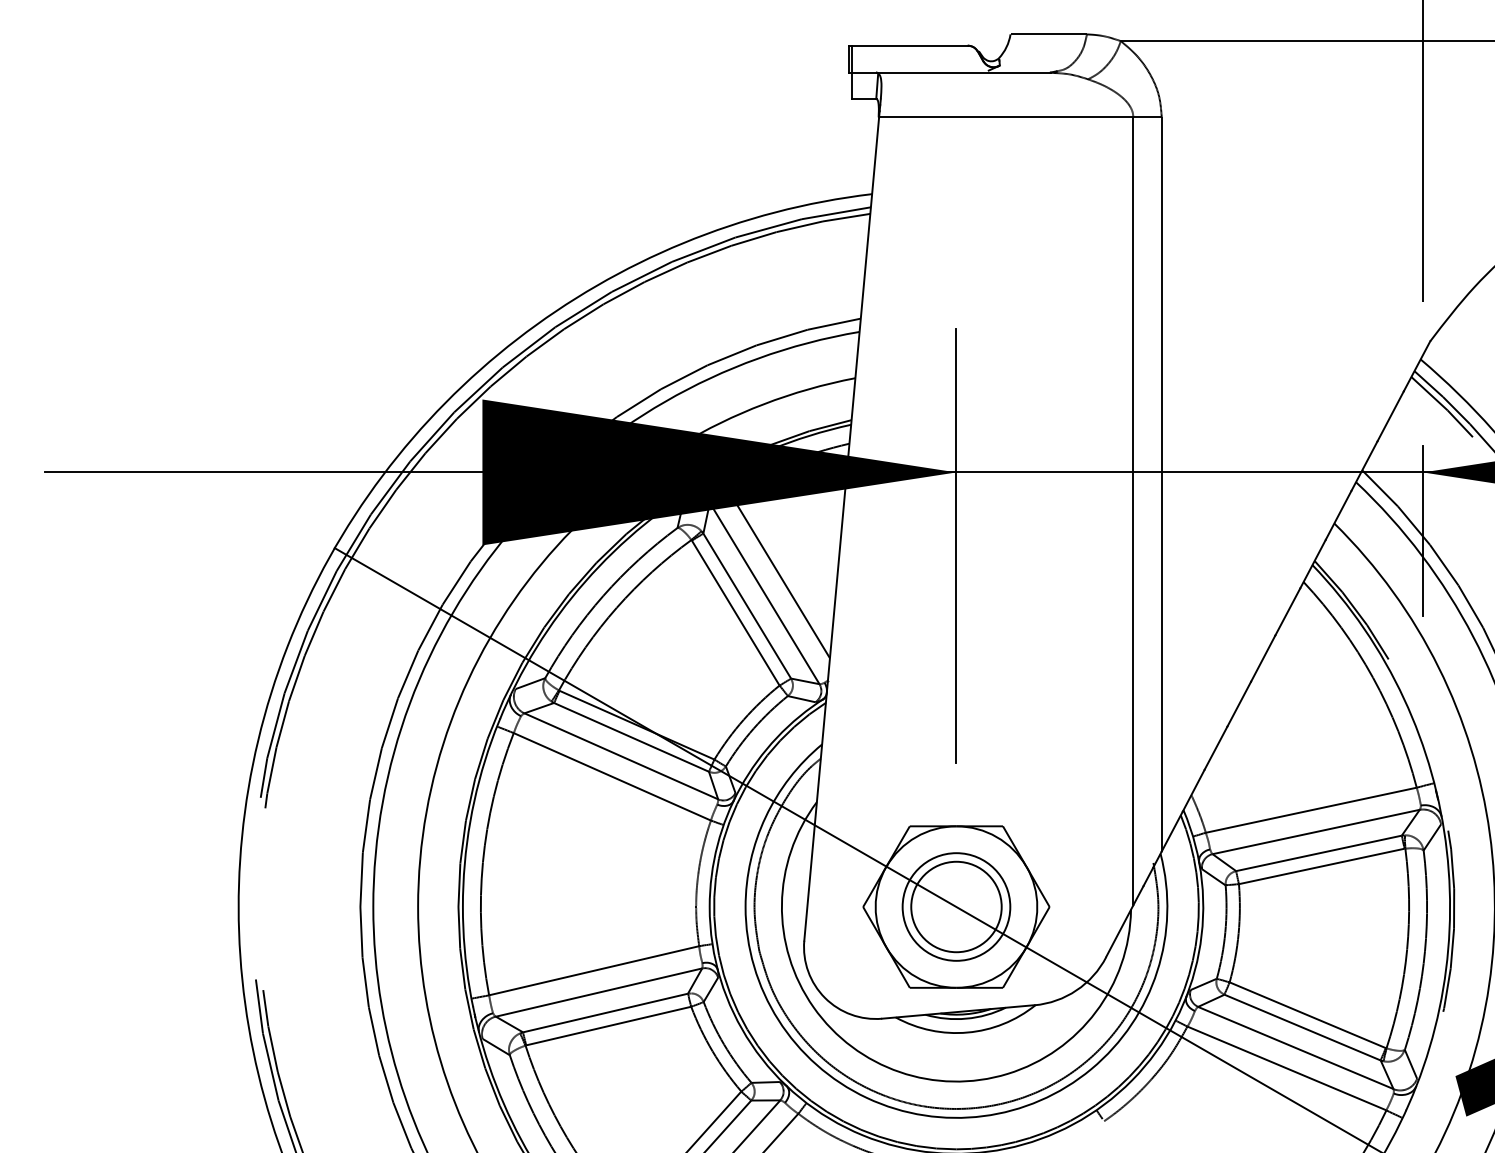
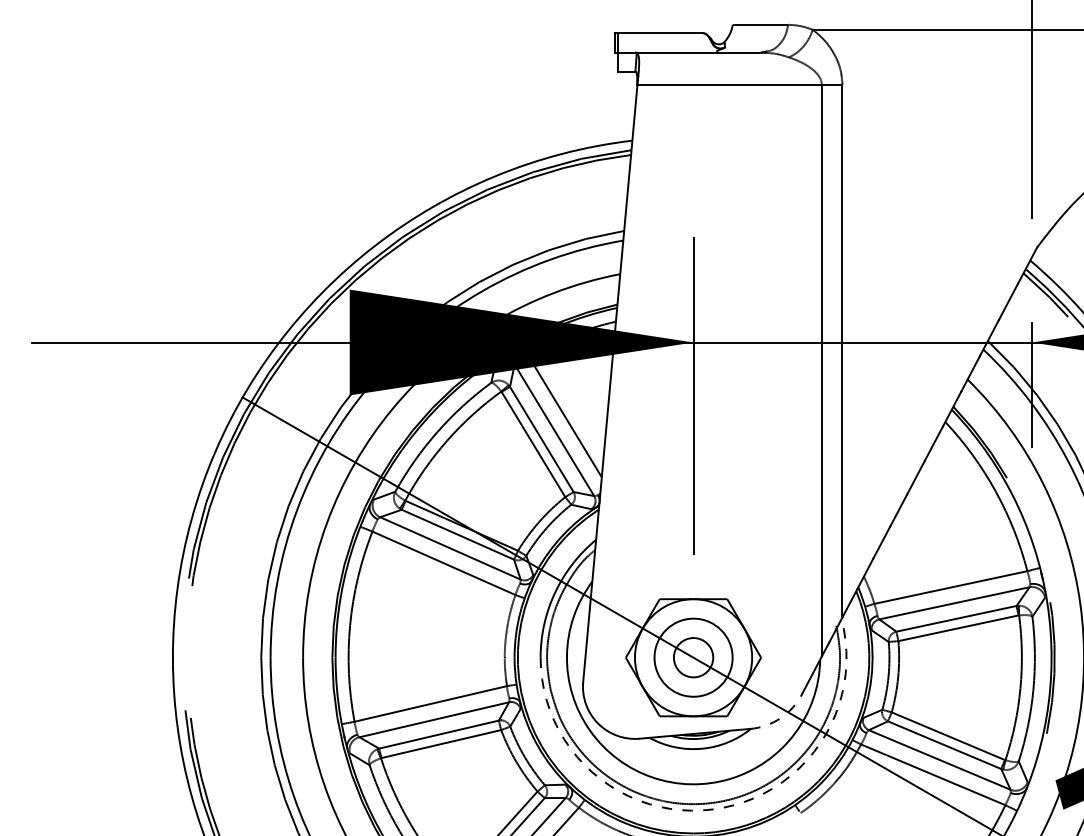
circle: (956, 906) -> (693, 657), size x0.6
arc: (1076, 990) -> (780, 718), solid -> dashed
arc: (983, 1116) -> (713, 809), solid -> dashed

